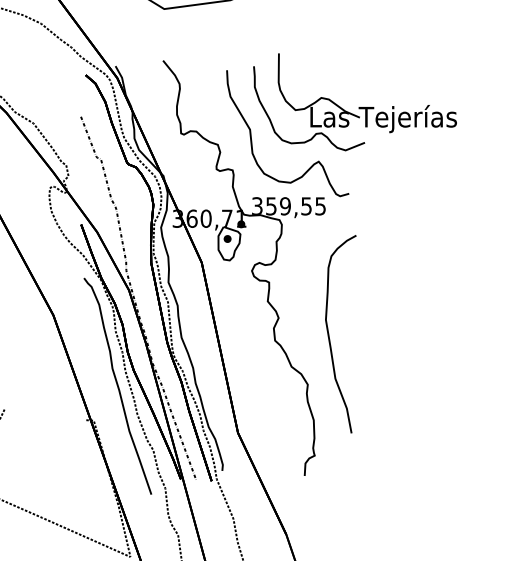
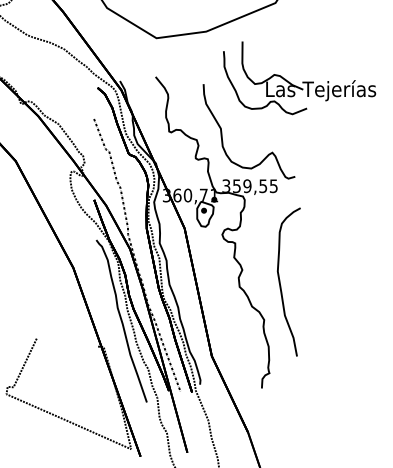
part: (354, 102) -> (299, 78), moved

